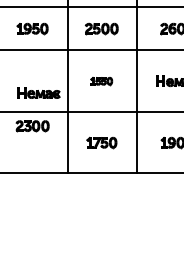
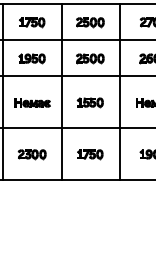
part: (100, 81) -> (89, 102), size x1.43
part: (38, 92) -> (32, 102), moved
part: (31, 126) -> (31, 154), moved

